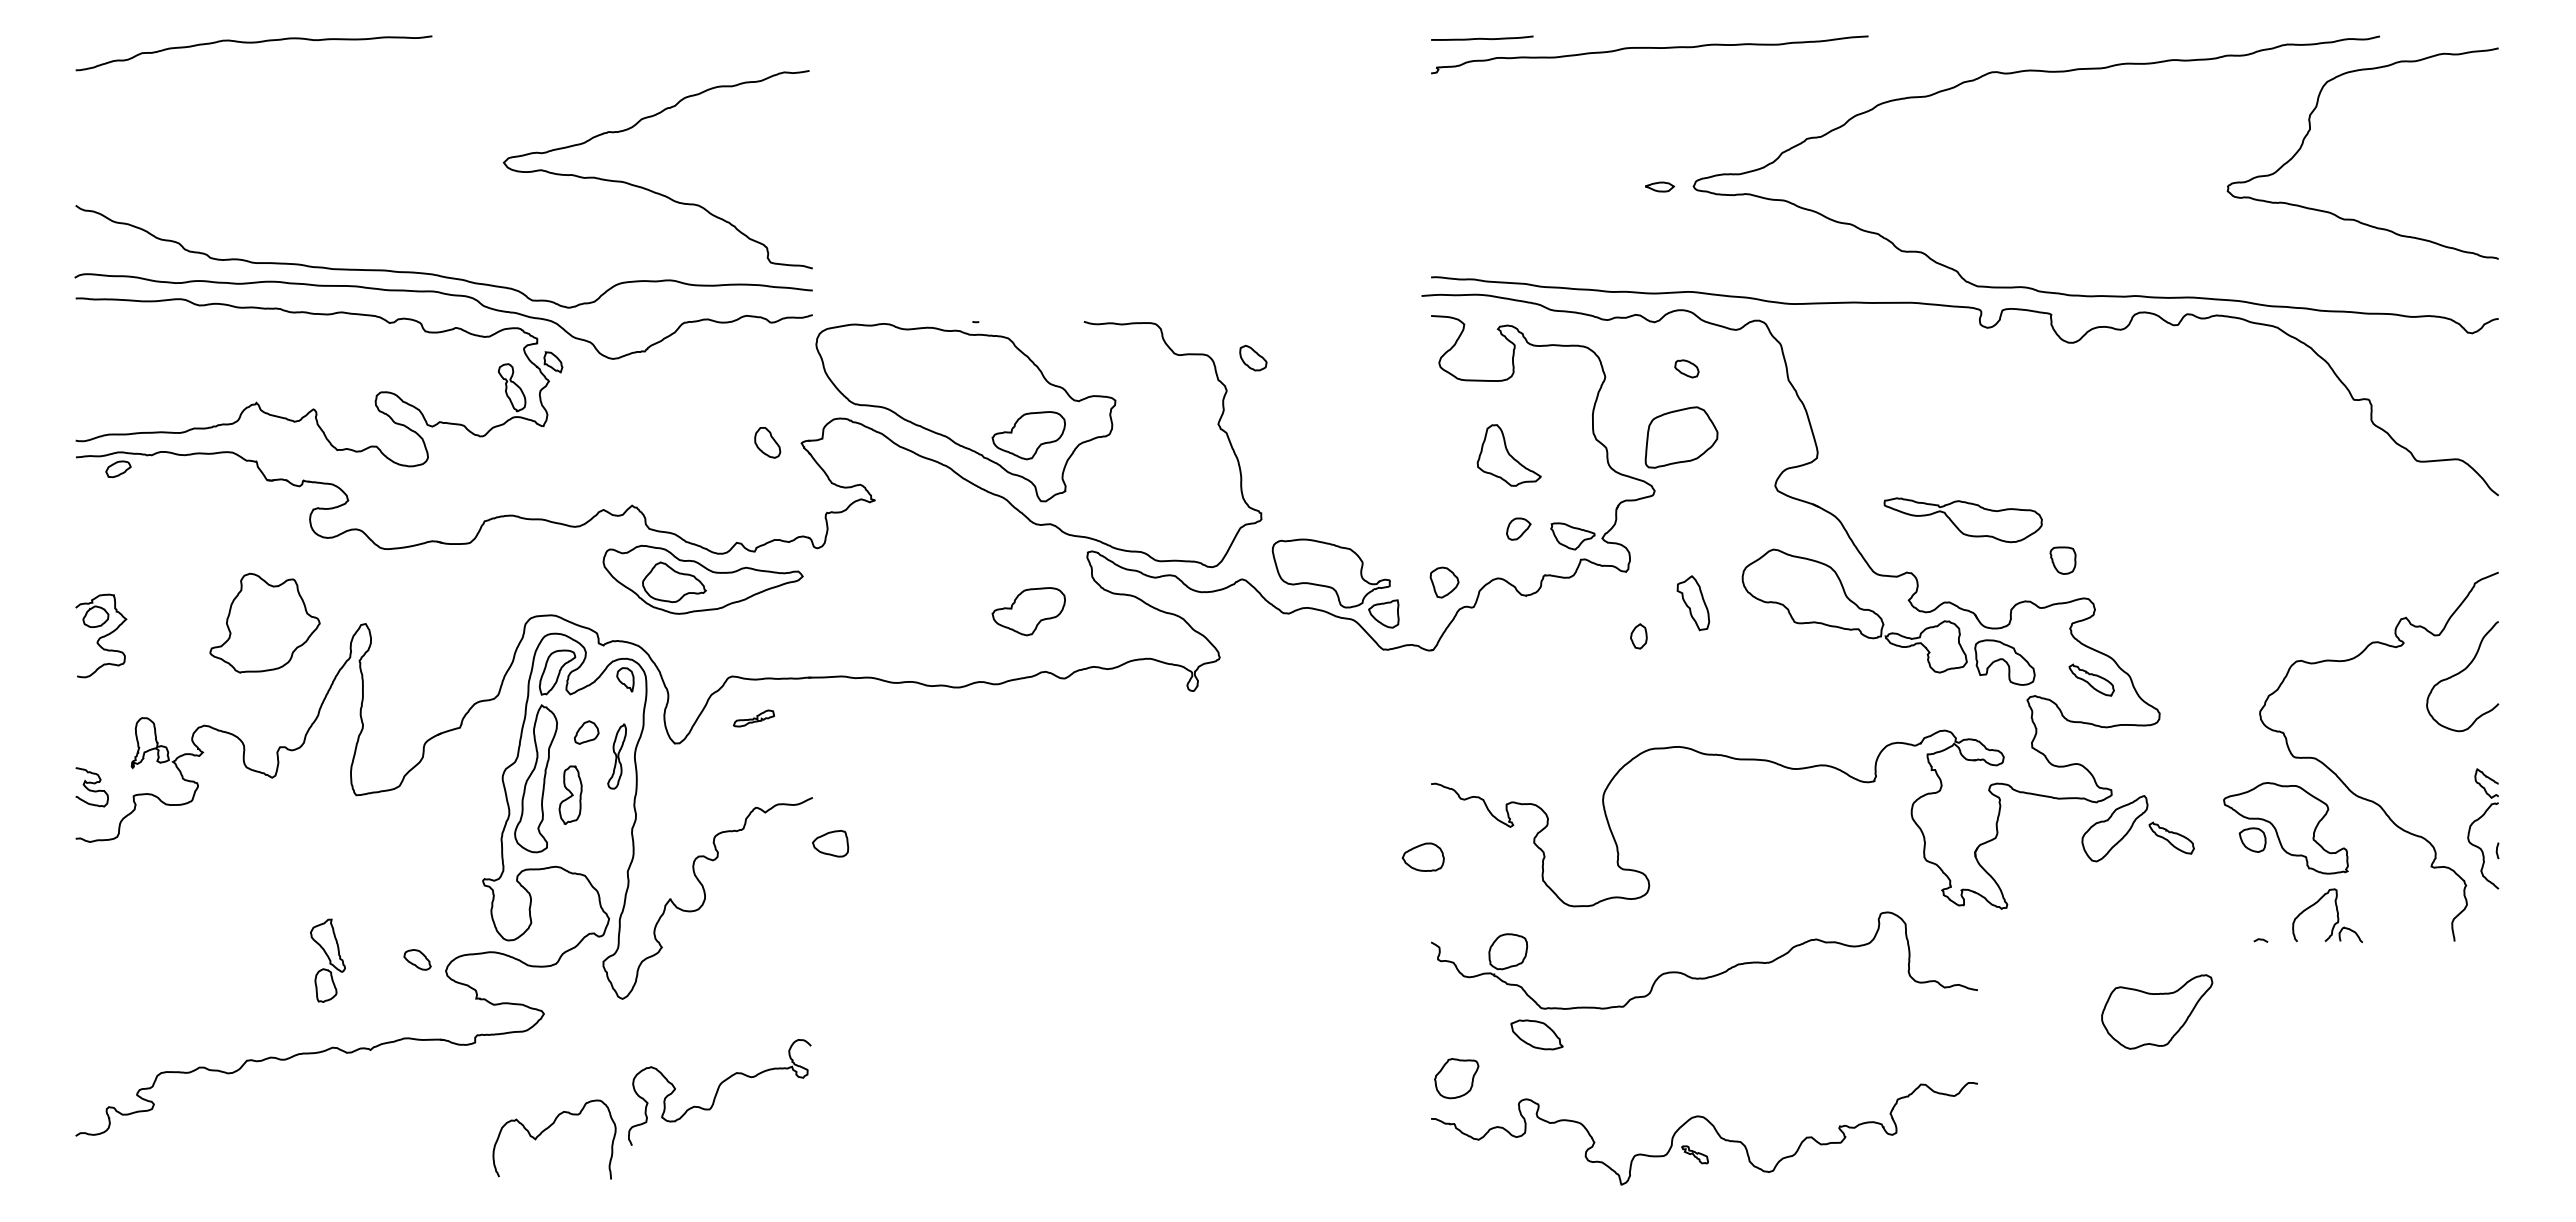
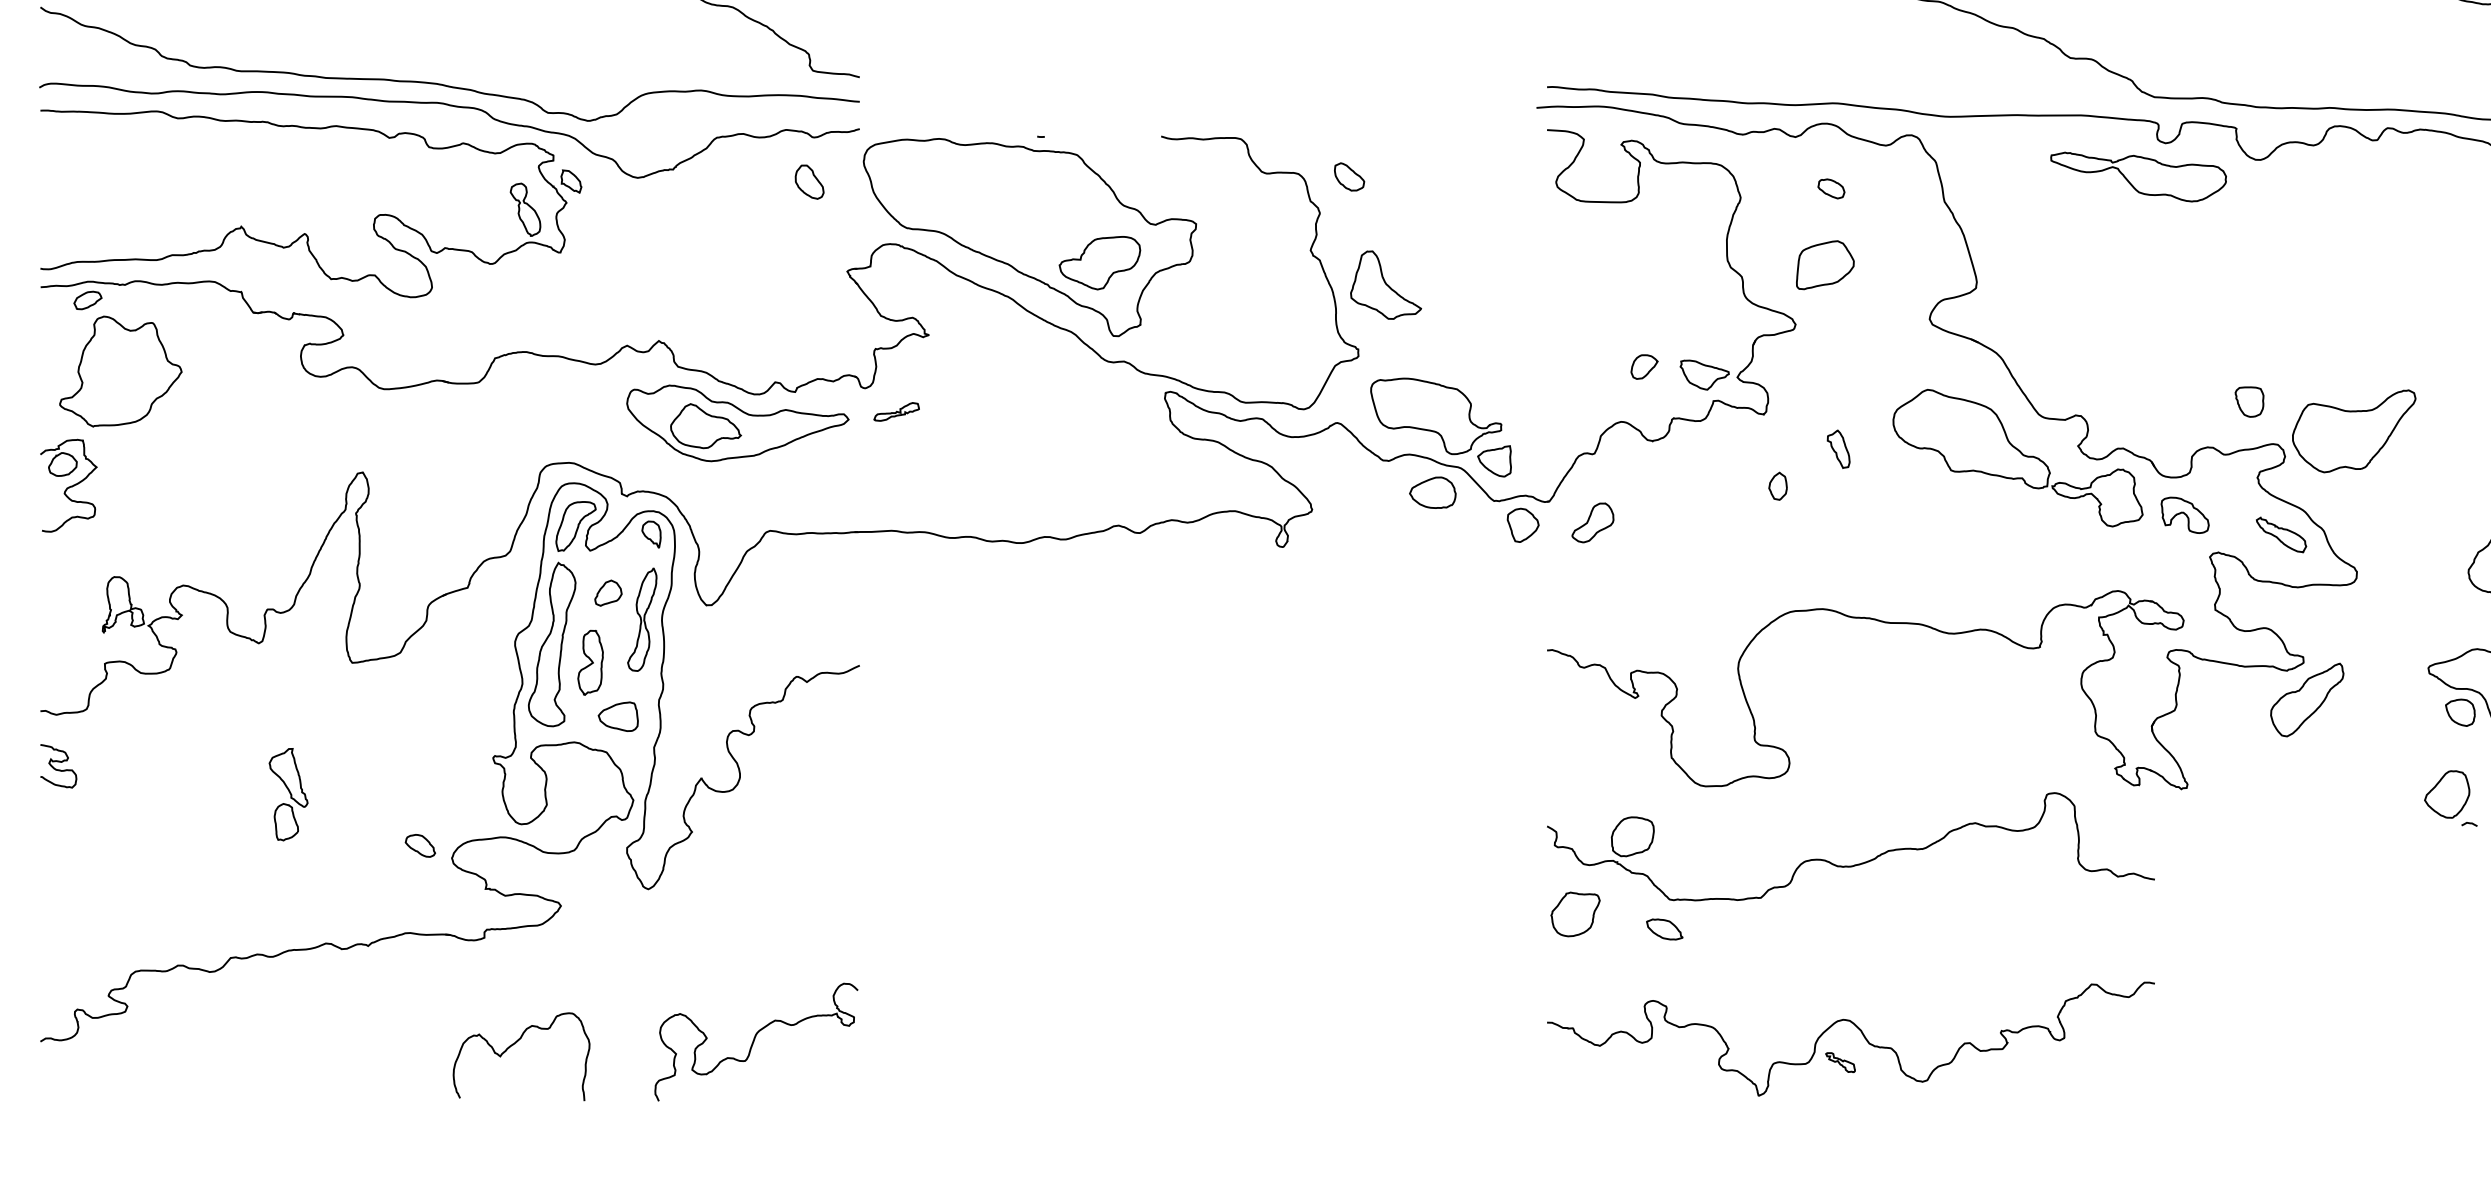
part: (1680, 437) -> (1824, 265), size x0.71
part: (767, 442) -> (809, 181), moved
part: (1508, 455) -> (1385, 285), moved
part: (1962, 520) -> (2137, 177), moved
part: (1444, 582) -> (1523, 525), moved
part: (1693, 602) -> (1838, 448), size x0.62
part: (1028, 611) -> (1099, 458), removed
part: (264, 622) -> (120, 370), moved
part: (2005, 662) -> (2185, 515), size x0.71
part: (1472, 669) -> (1593, 523), added
part: (753, 718) -> (896, 411), moved
part: (616, 756) -> (641, 619), size x1.43
curve: (91, 789) -> (57, 768), moved
part: (2171, 837) -> (2370, 709), removed
part: (830, 843) -> (618, 716), moved
part: (1422, 856) -> (1431, 491), moved
part: (2240, 913) -> (2446, 794), added
part: (327, 960) -> (288, 794), moved
part: (2157, 1011) -> (2354, 430), moved
part: (1536, 1035) -> (1664, 929), size x0.62
part: (1456, 1078) -> (1575, 914), moved
curve: (718, 1091) -> (754, 1041), moved
curve: (547, 1129) -> (513, 1045), moved

